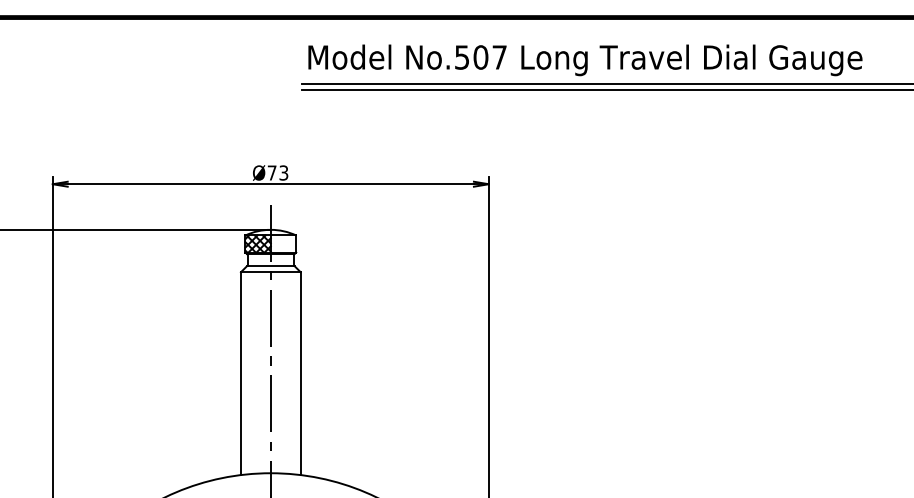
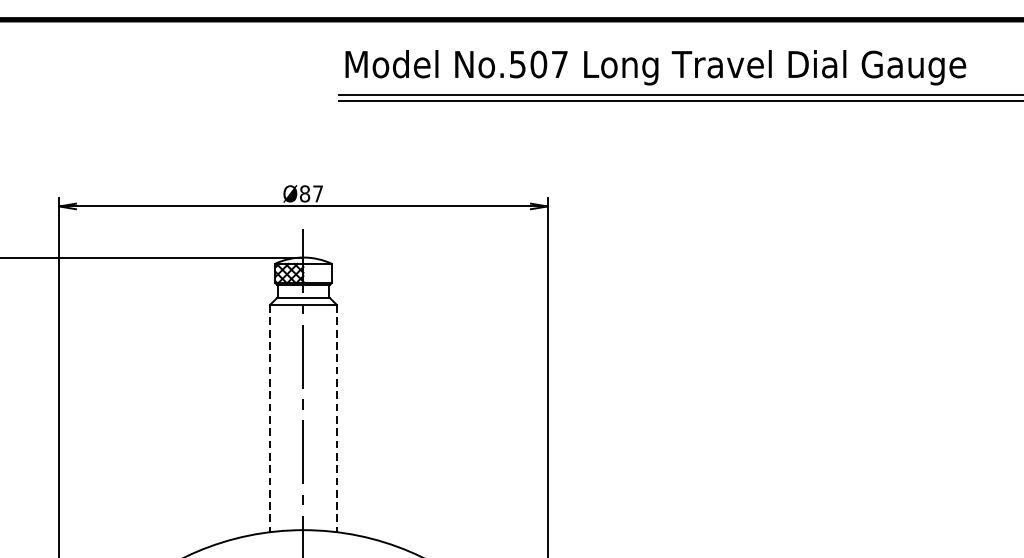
text: (277, 172) -> (310, 193), Ø73 -> Ø87
line: (240, 374) -> (269, 419), solid -> dashed
line: (300, 374) -> (336, 419), solid -> dashed

